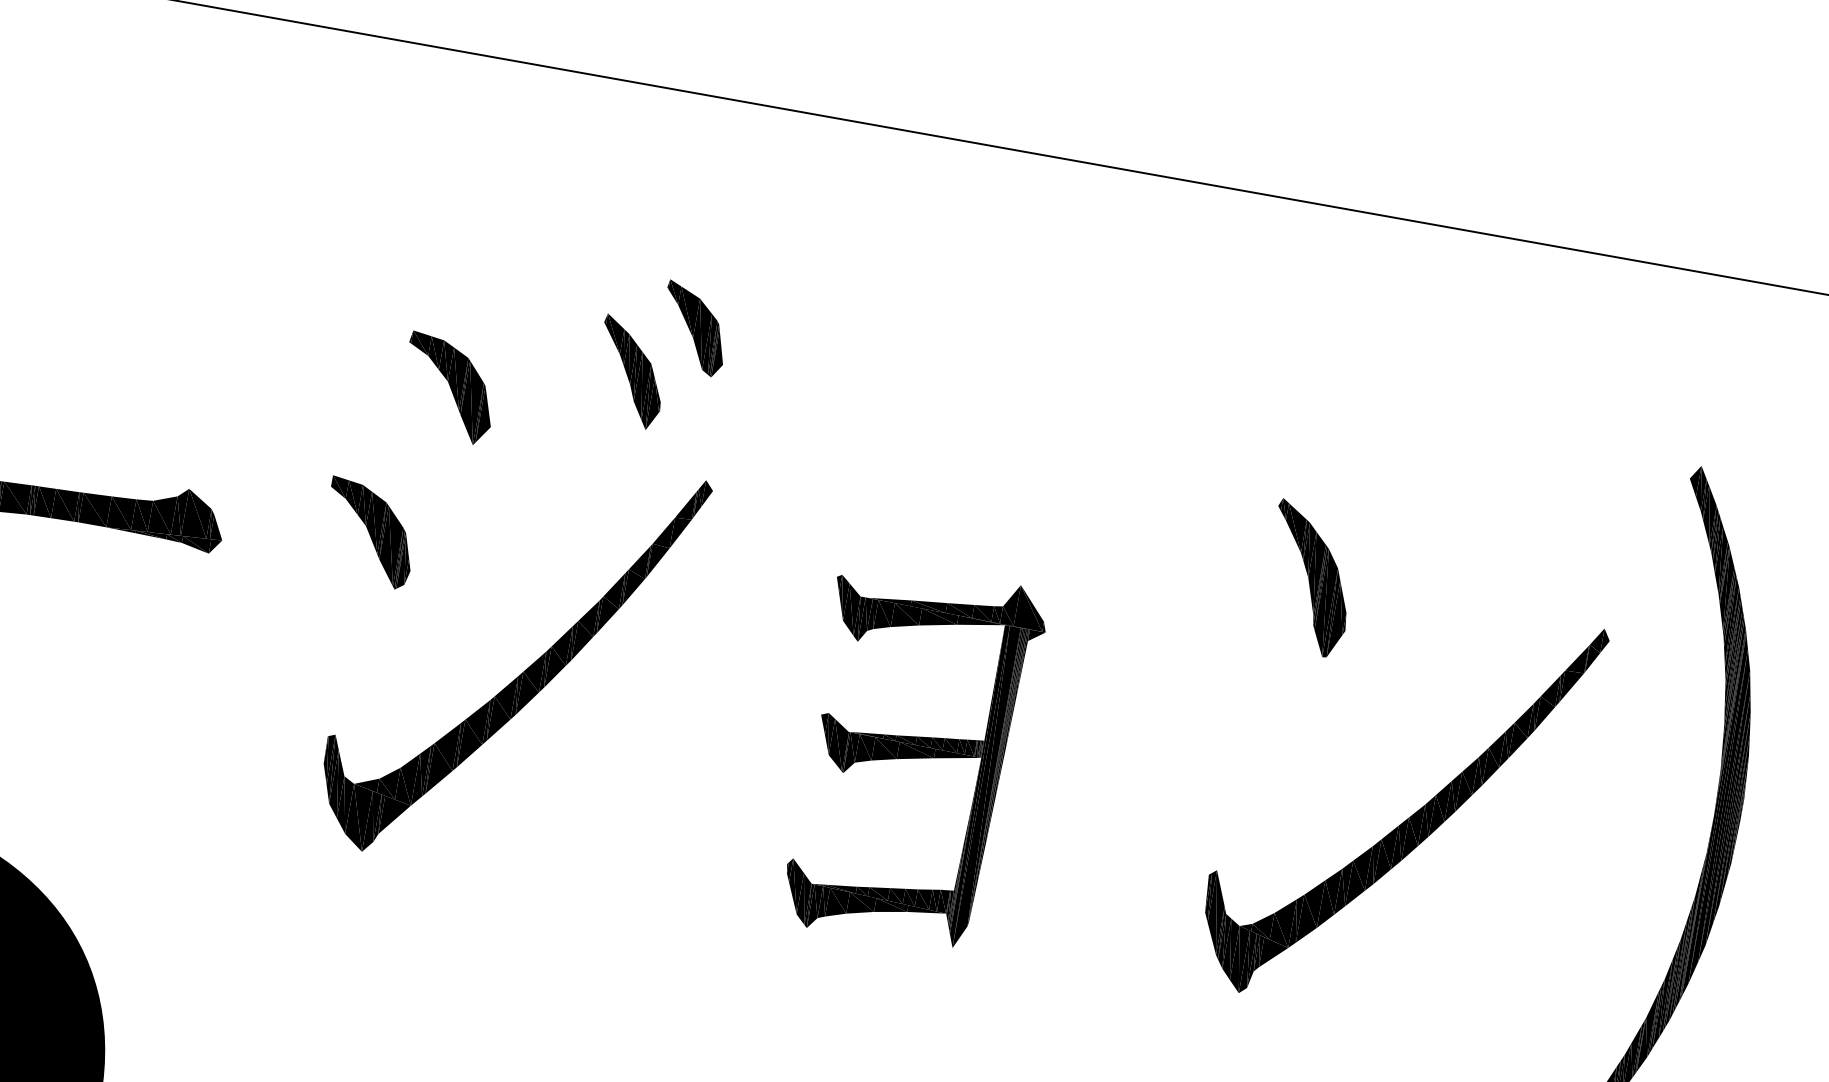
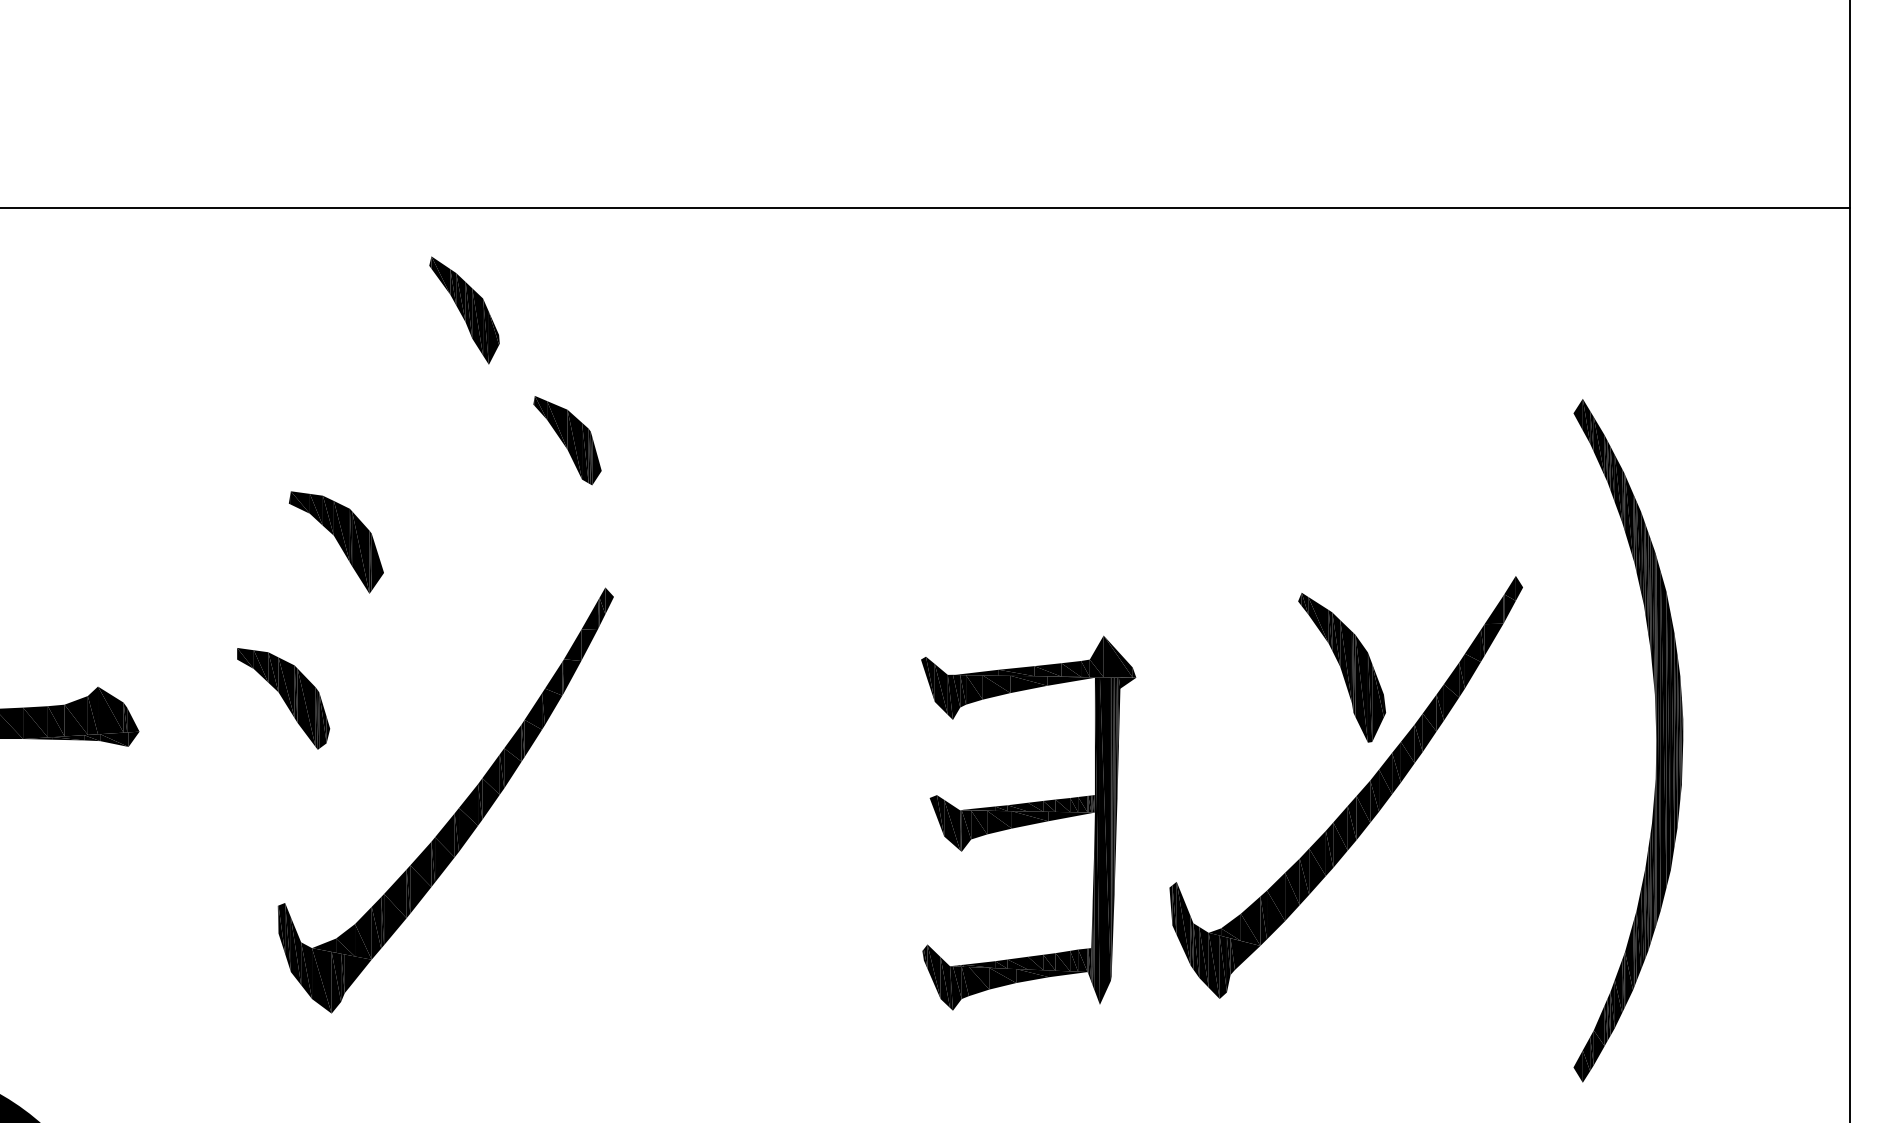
part: (631, 372) -> (464, 310), moved
part: (1310, 578) -> (1342, 667), moved
part: (914, 756) -> (1028, 822), moved

